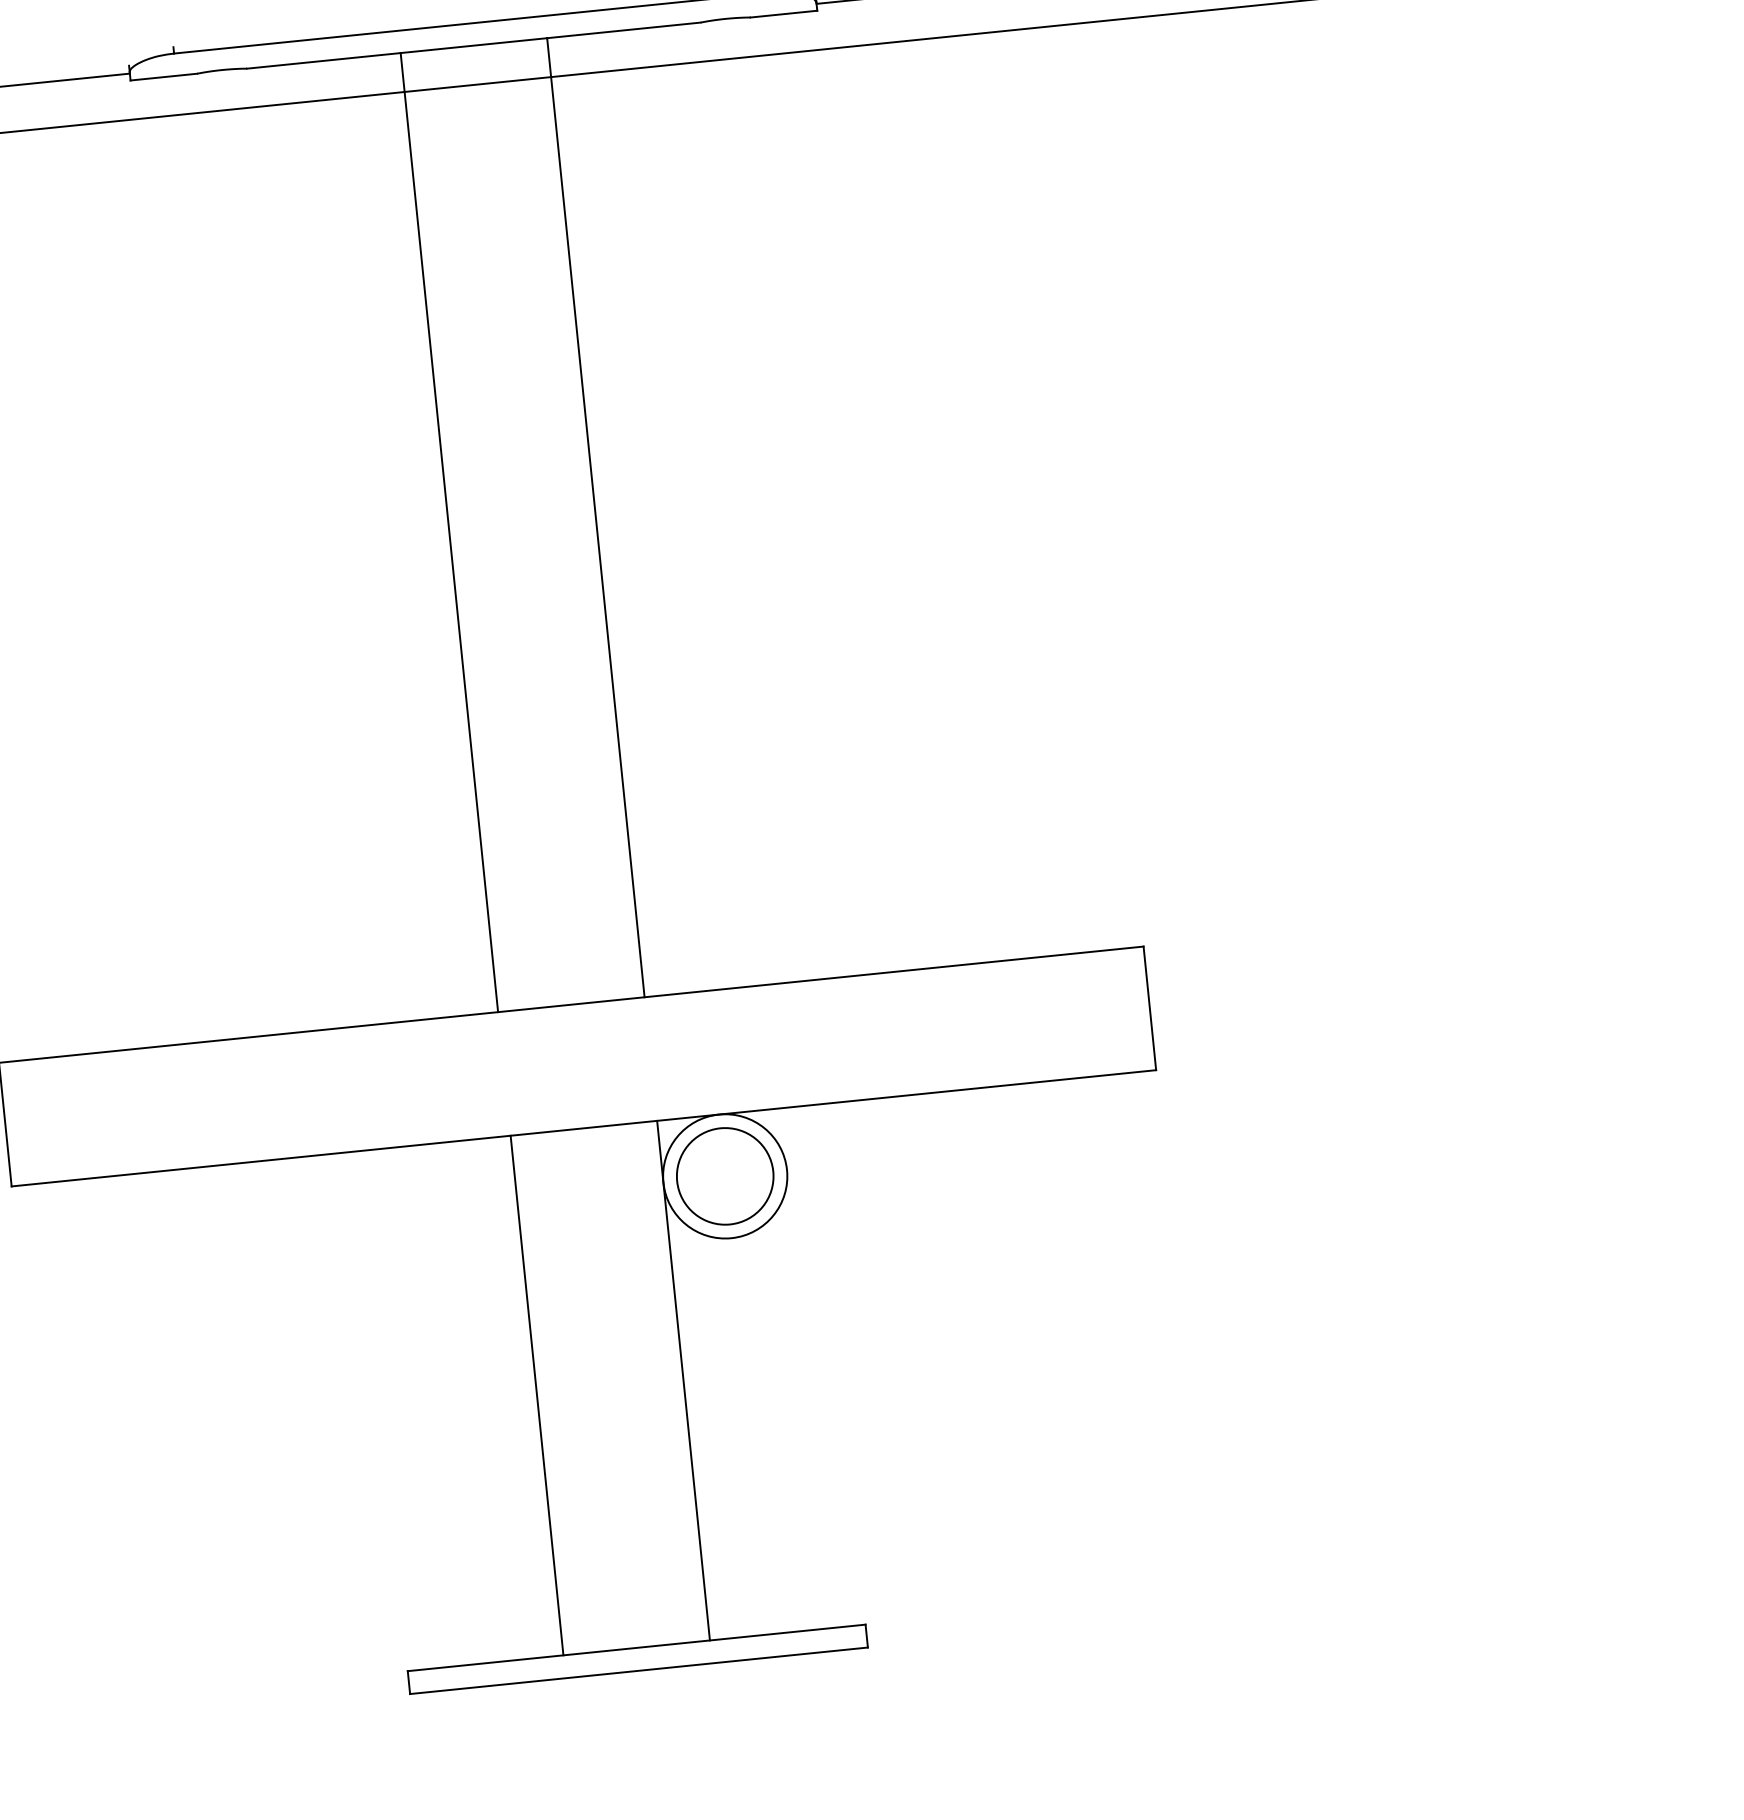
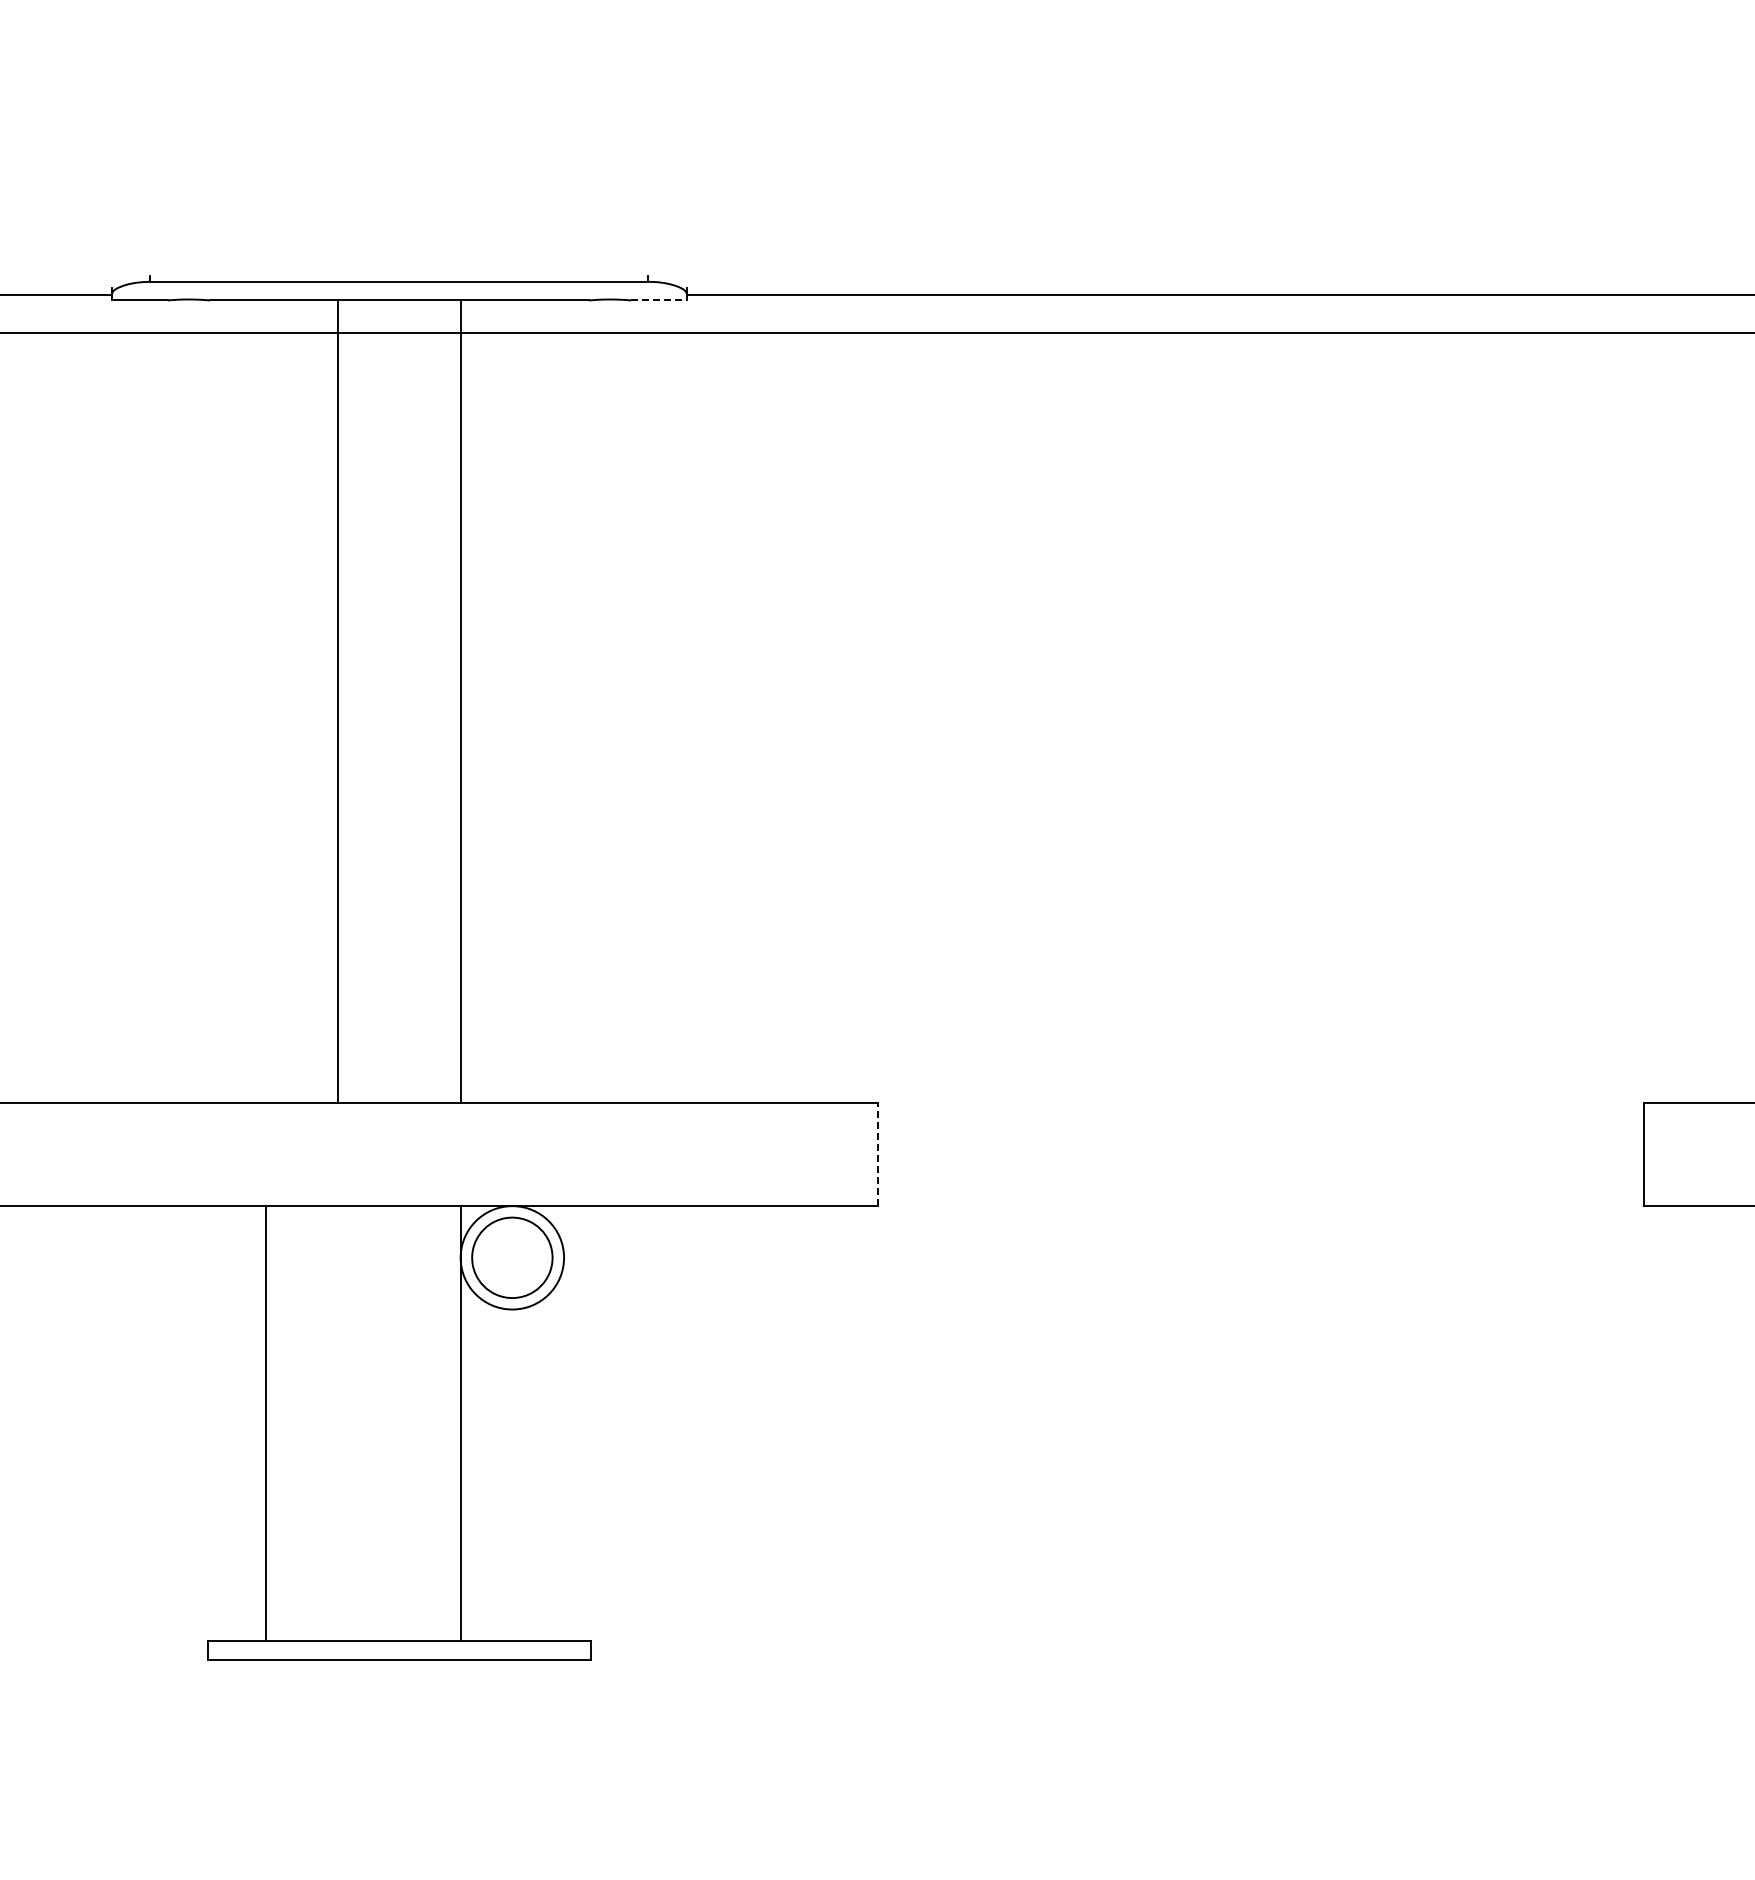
line: (783, 14) -> (658, 300), solid -> dashed
line: (1150, 1008) -> (878, 1154), solid -> dashed
line: (537, 1395) -> (266, 1423), moved

